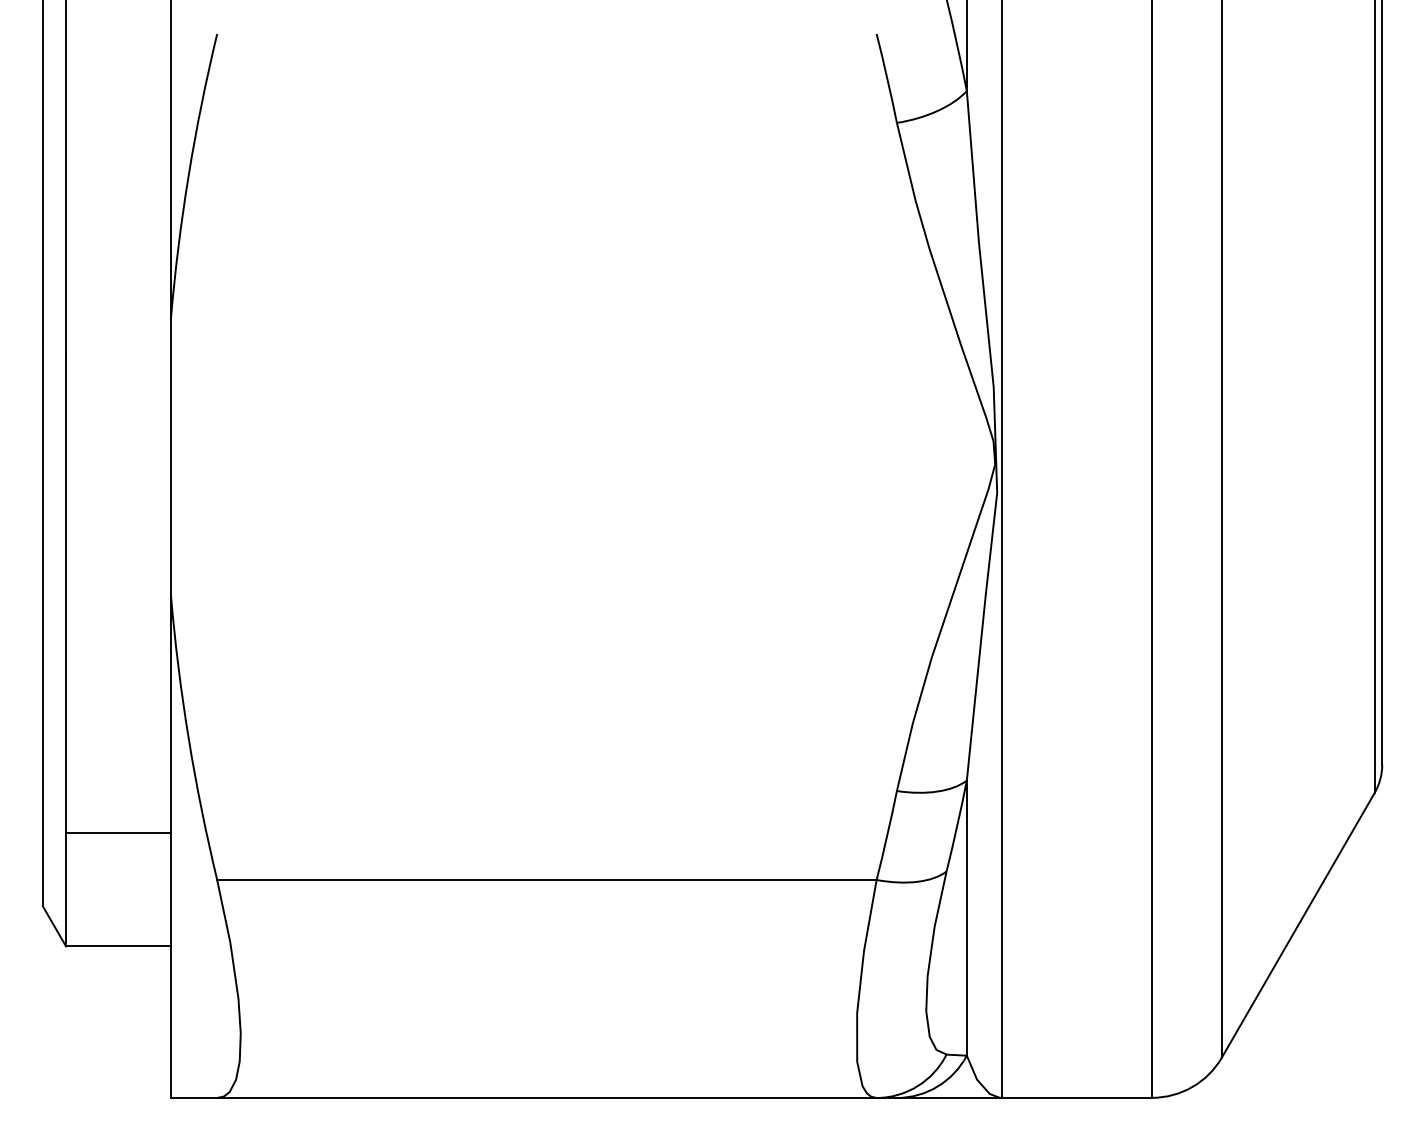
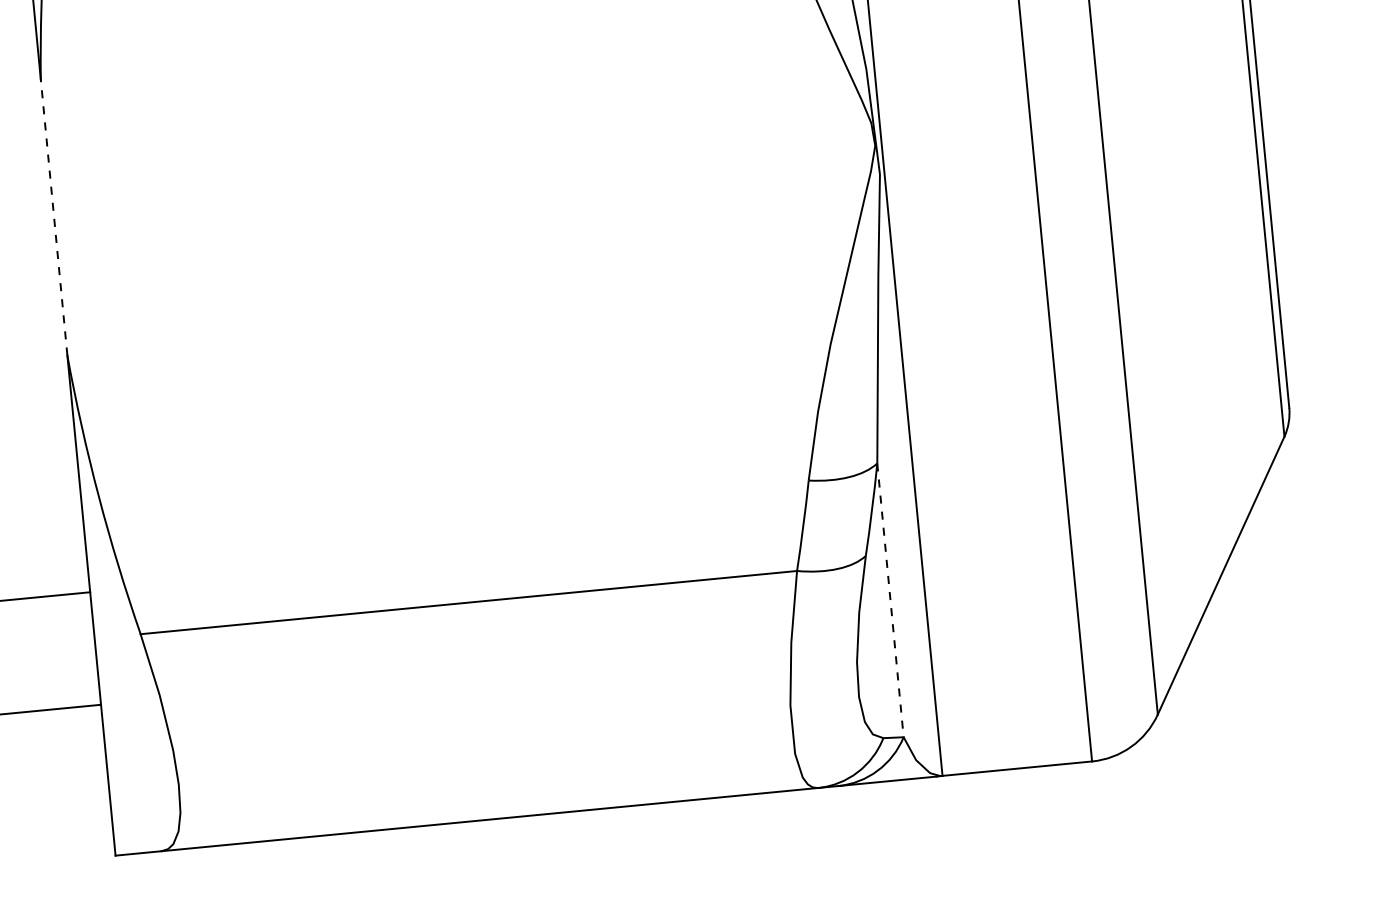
line: (171, 456) -> (54, 217), solid -> dashed
line: (966, 918) -> (890, 600), solid -> dashed

